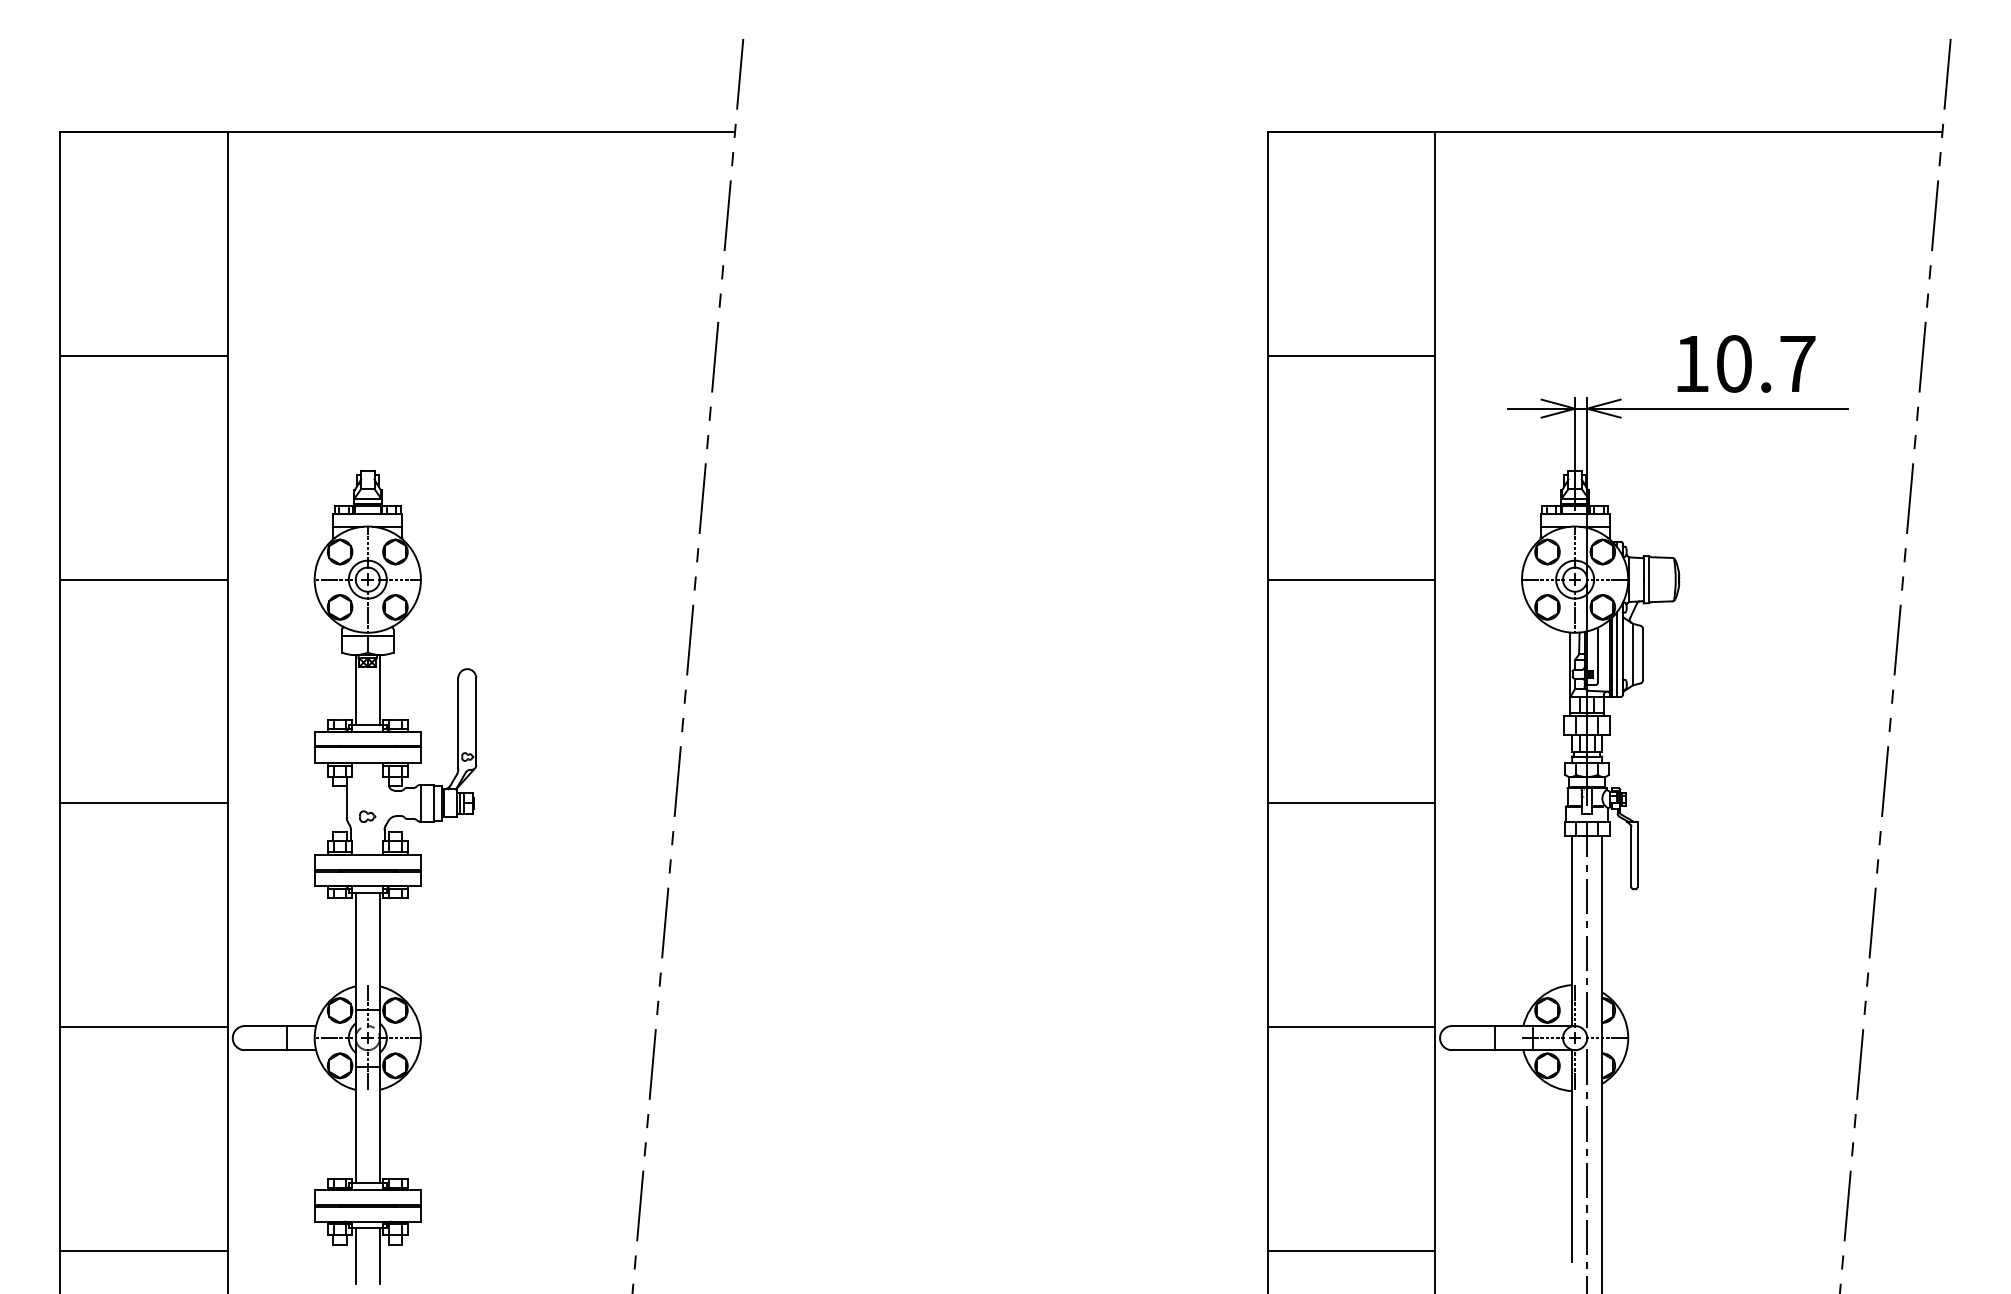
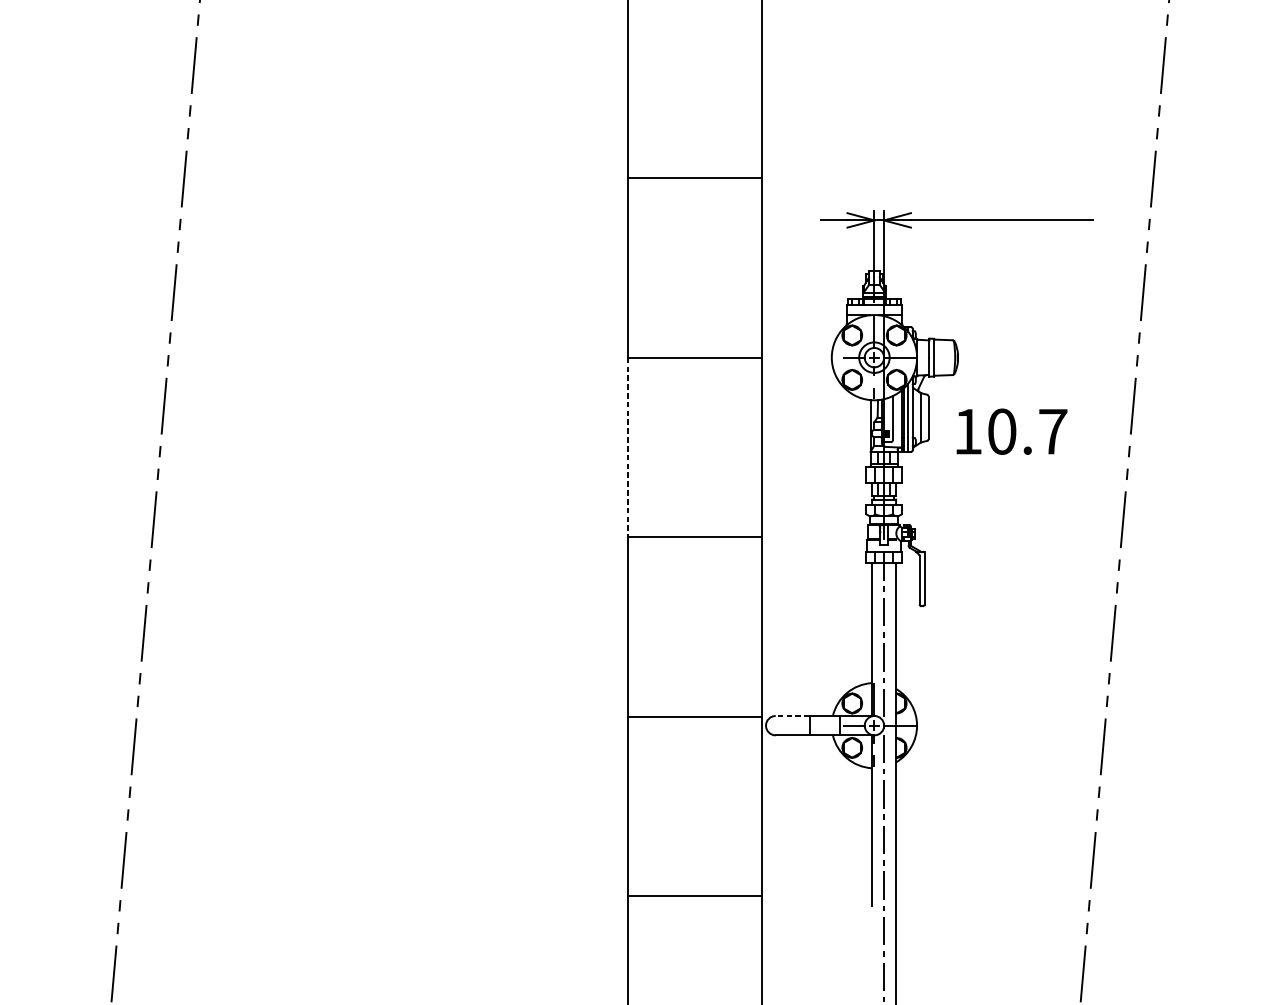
text: (1746, 363) -> (1012, 431), moved
line: (1267, 691) -> (627, 447), solid -> dashed
line: (1472, 1026) -> (792, 716), solid -> dashed

